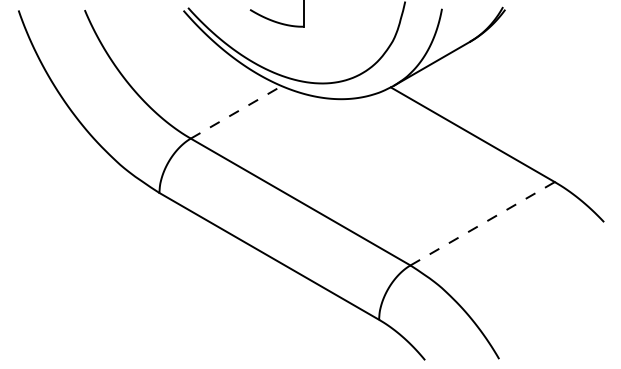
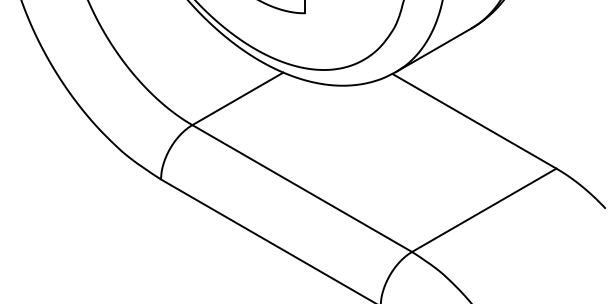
line: (236, 112) -> (238, 99), dashed -> solid
line: (483, 223) -> (485, 210), dashed -> solid

